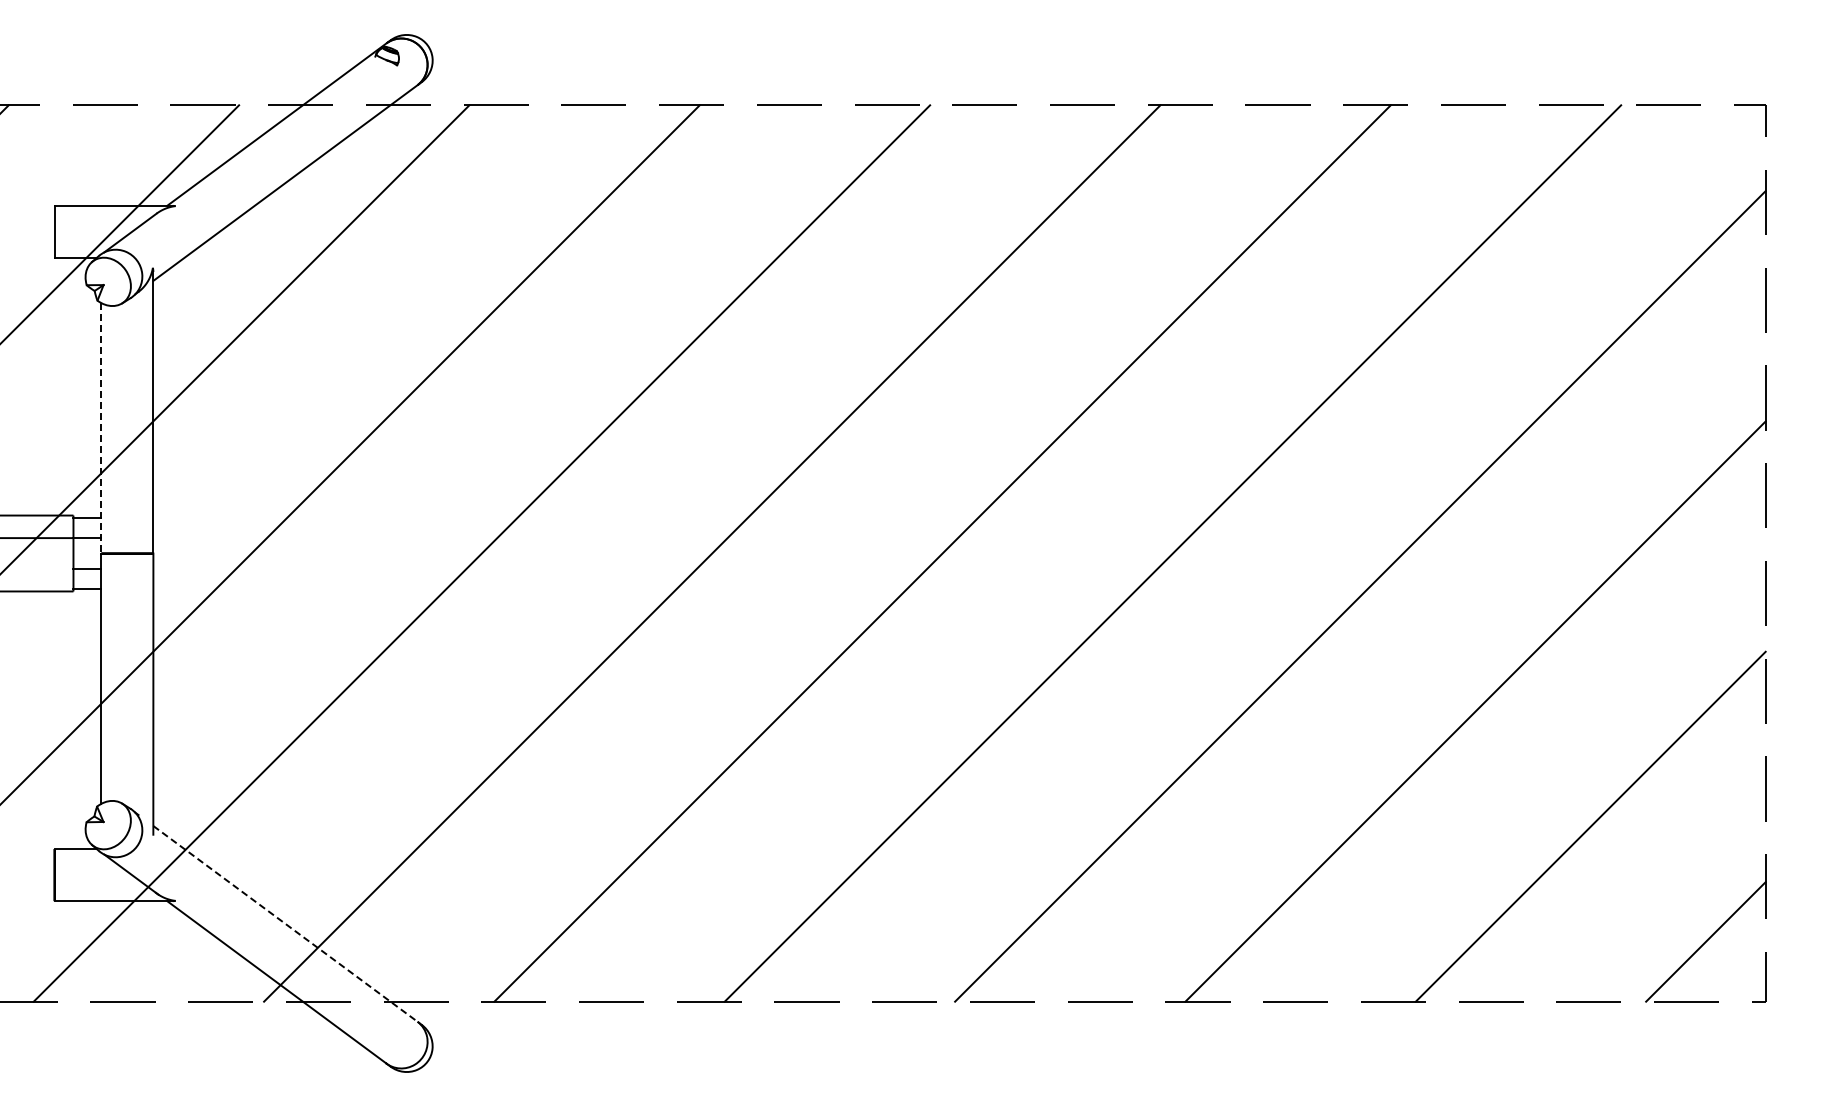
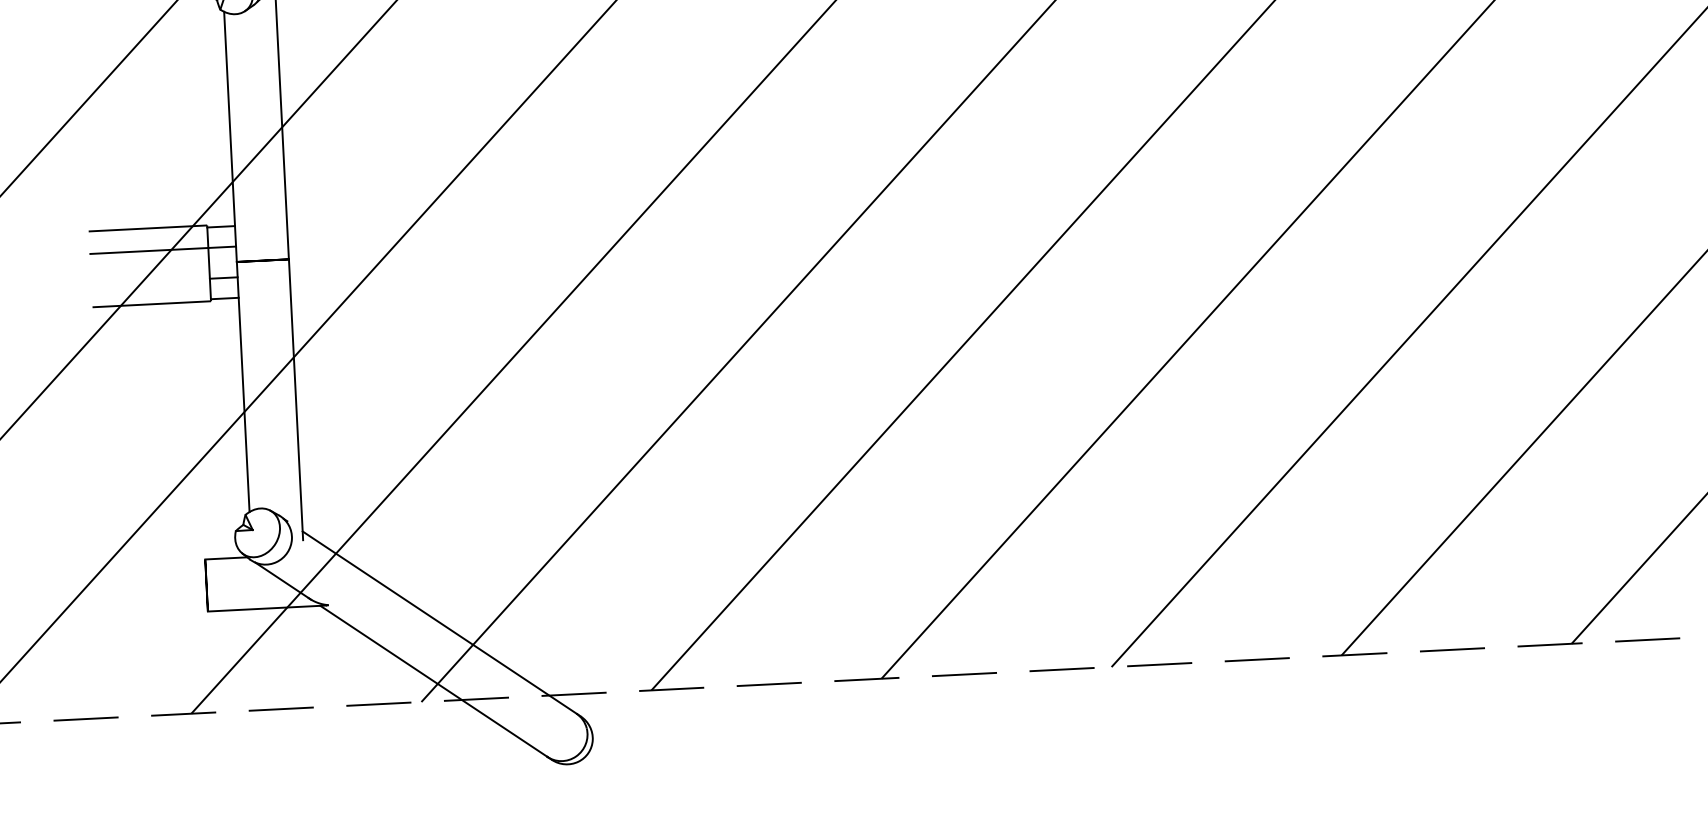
line: (101, 428) -> (230, 137), dashed -> solid
line: (285, 924) -> (439, 623), dashed -> solid

